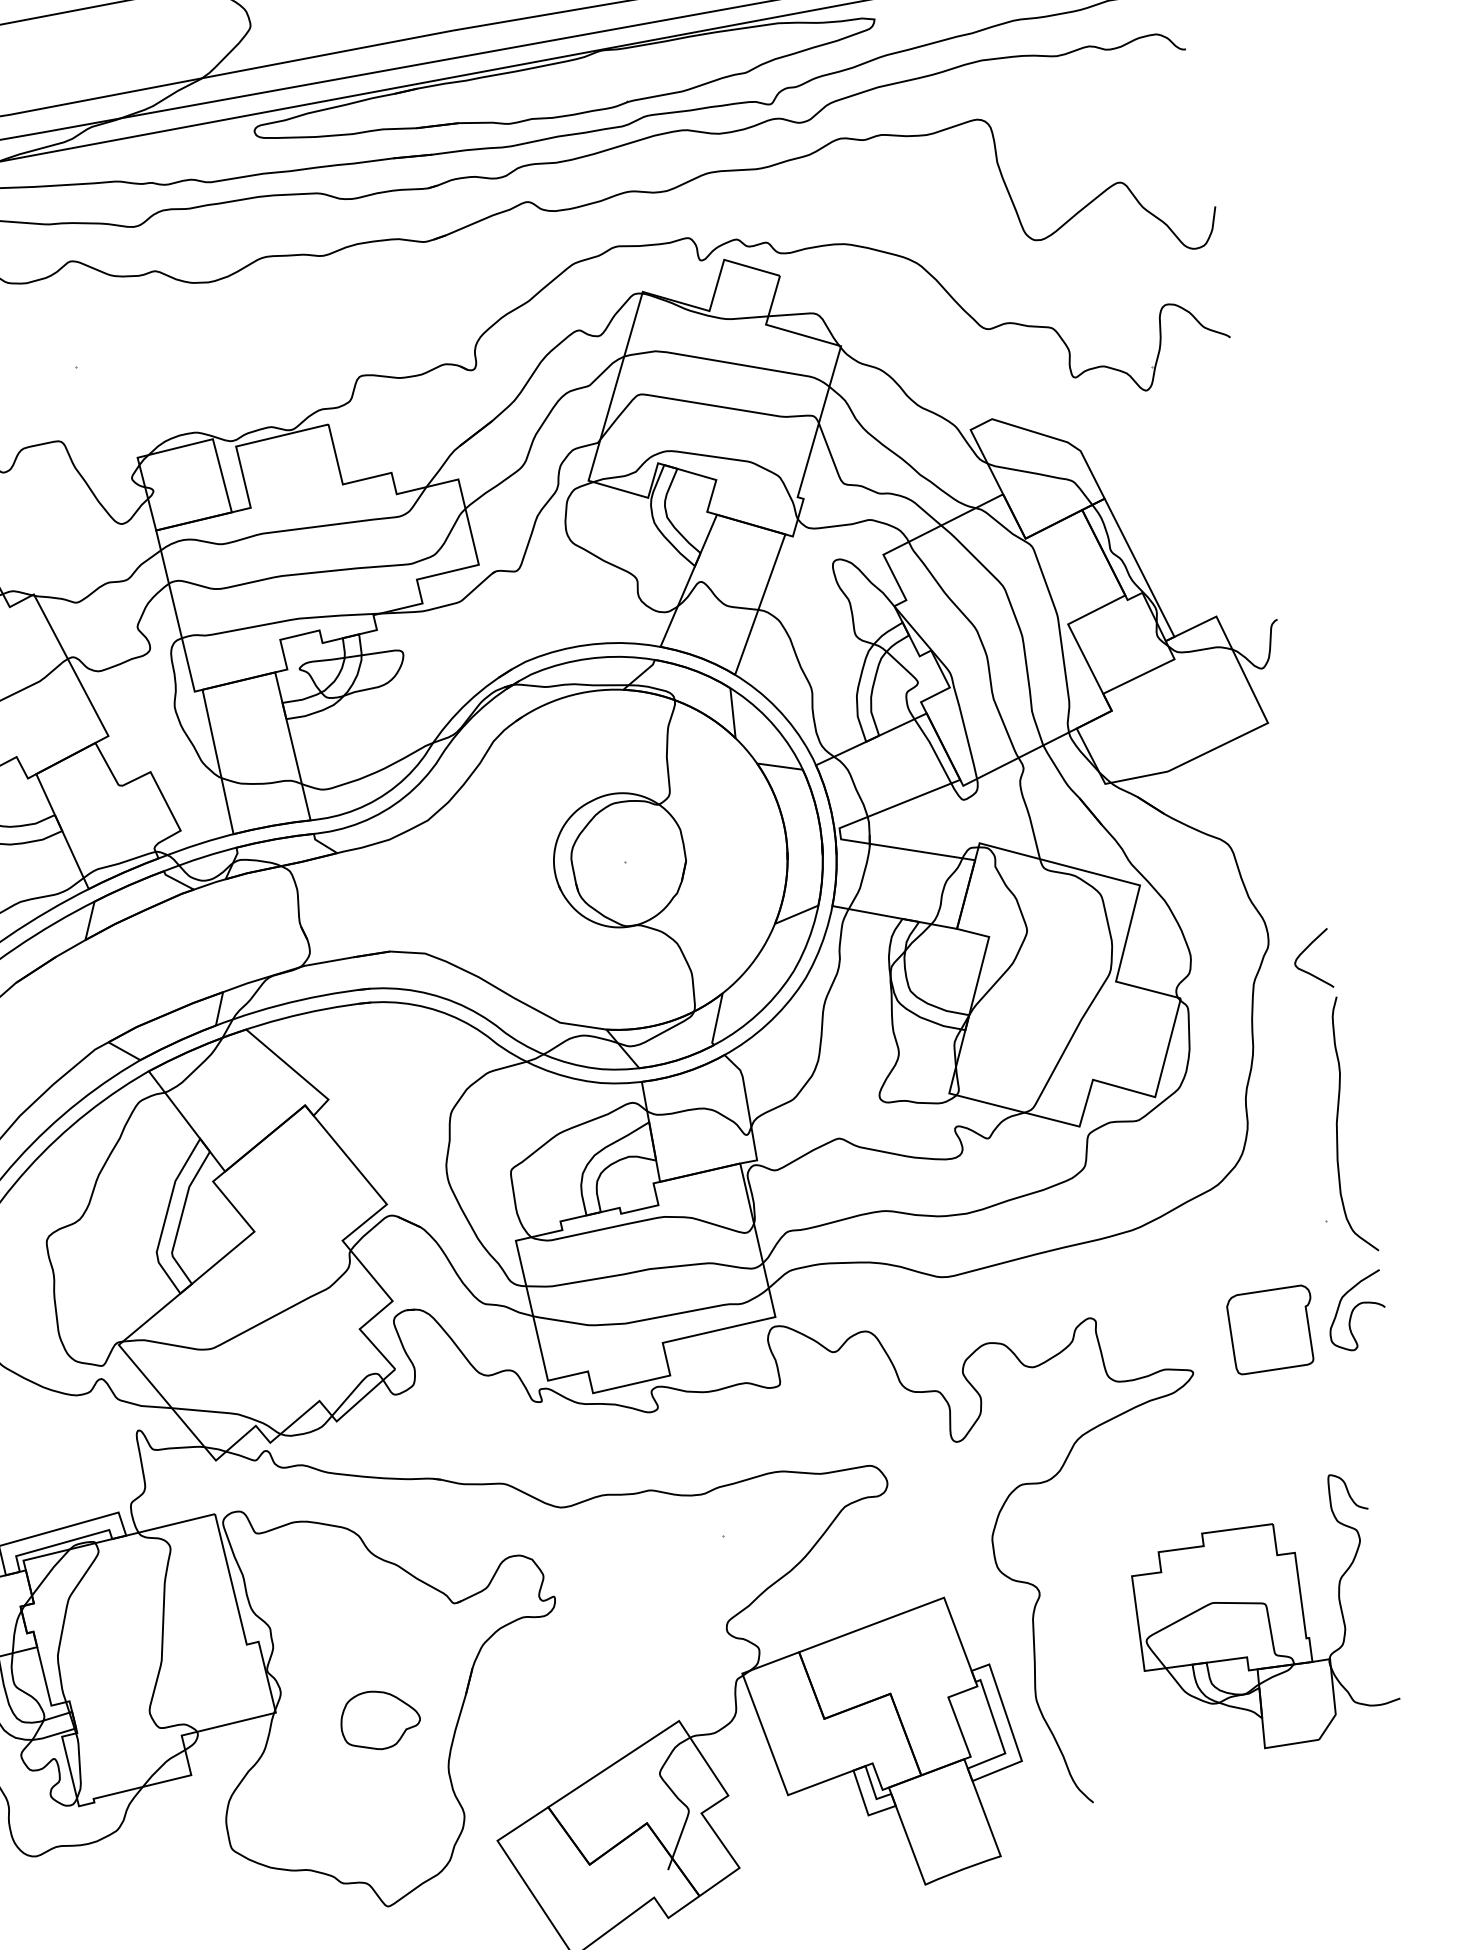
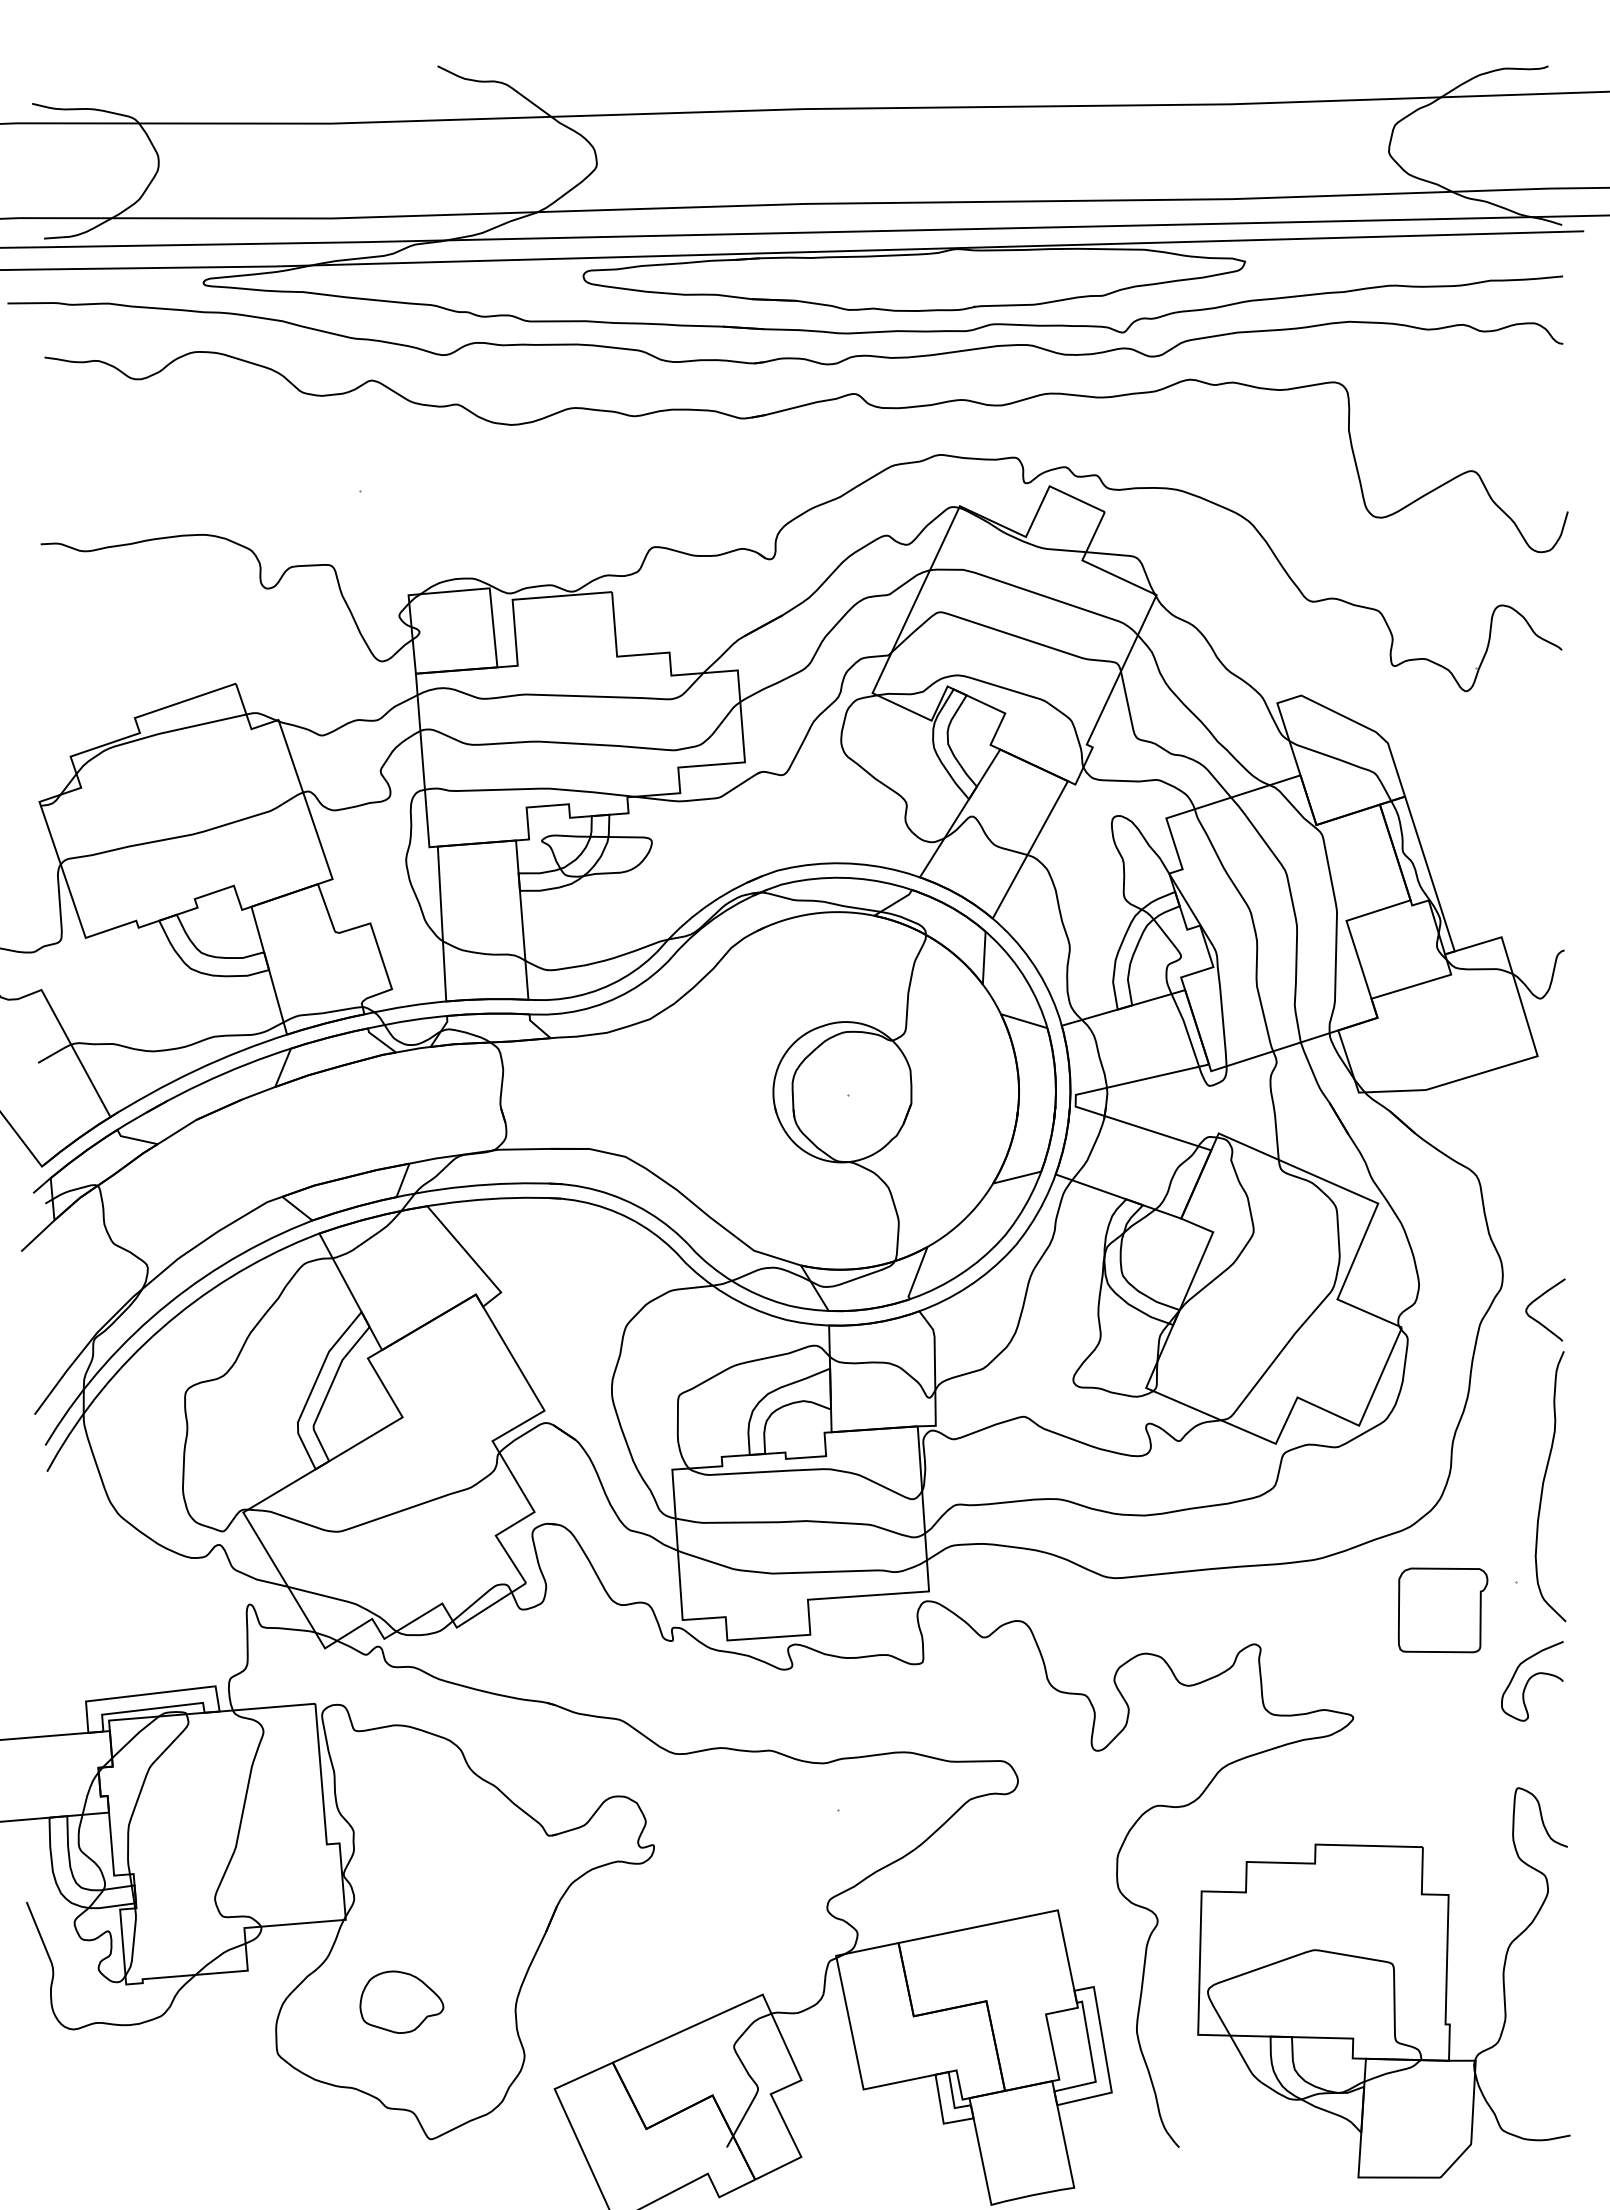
part: (1272, 1329) -> (1442, 1610), moved
part: (1261, 1617) -> (1383, 1982), size x1.43
part: (379, 1719) -> (401, 2001), moved

